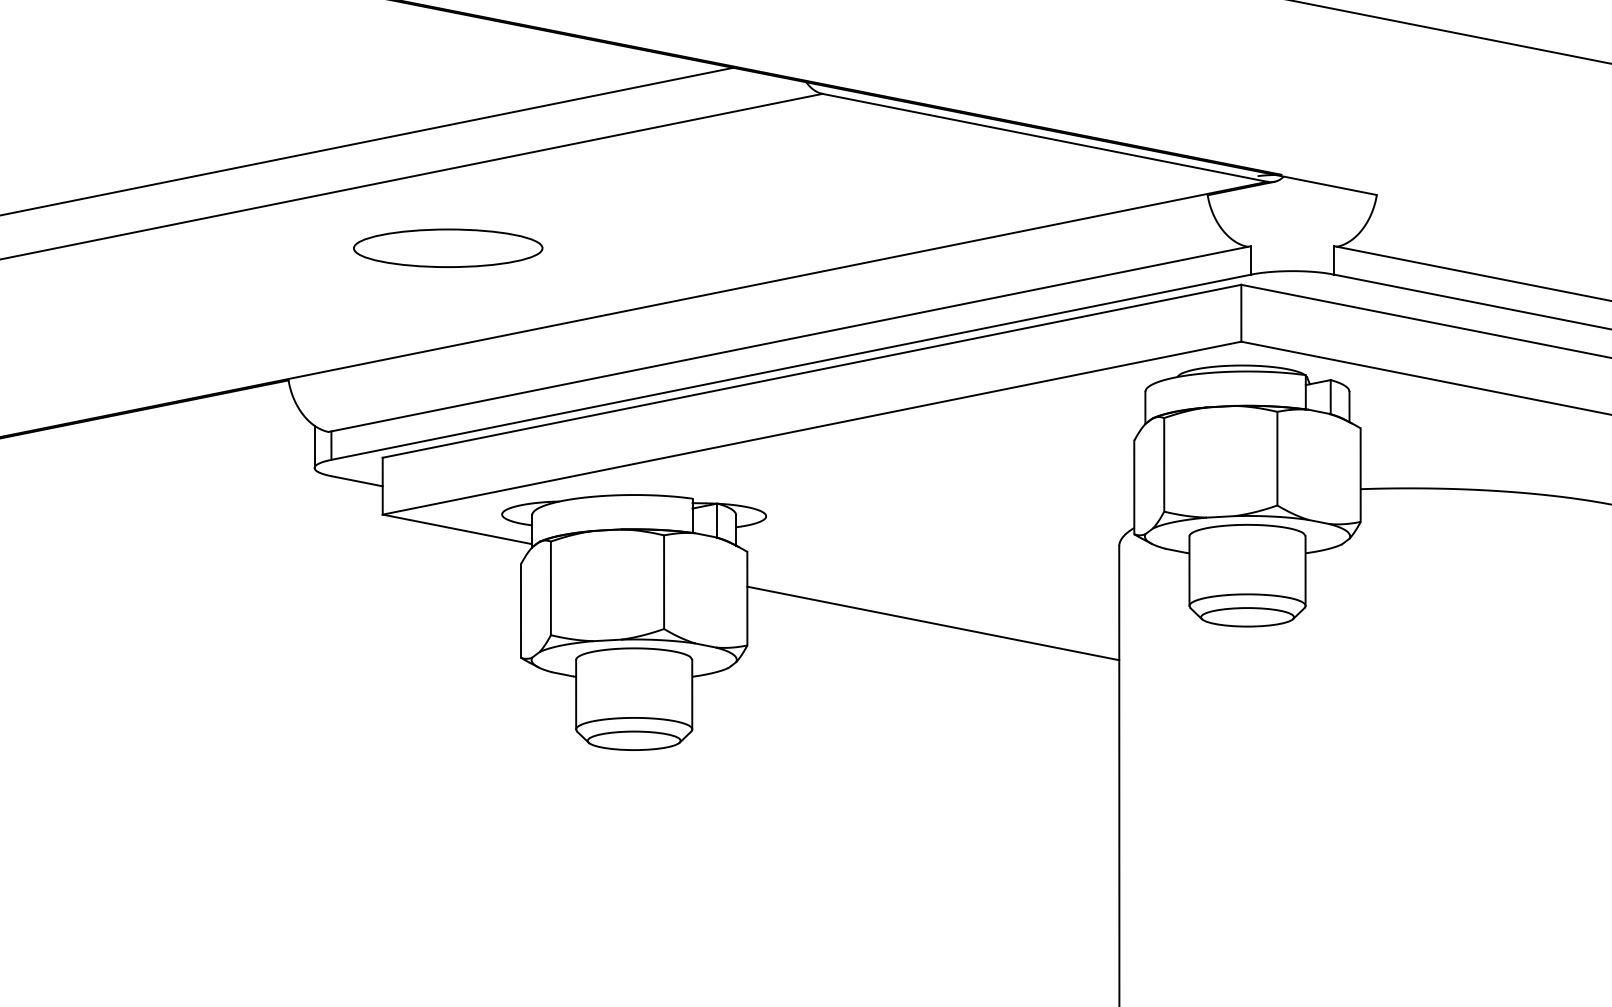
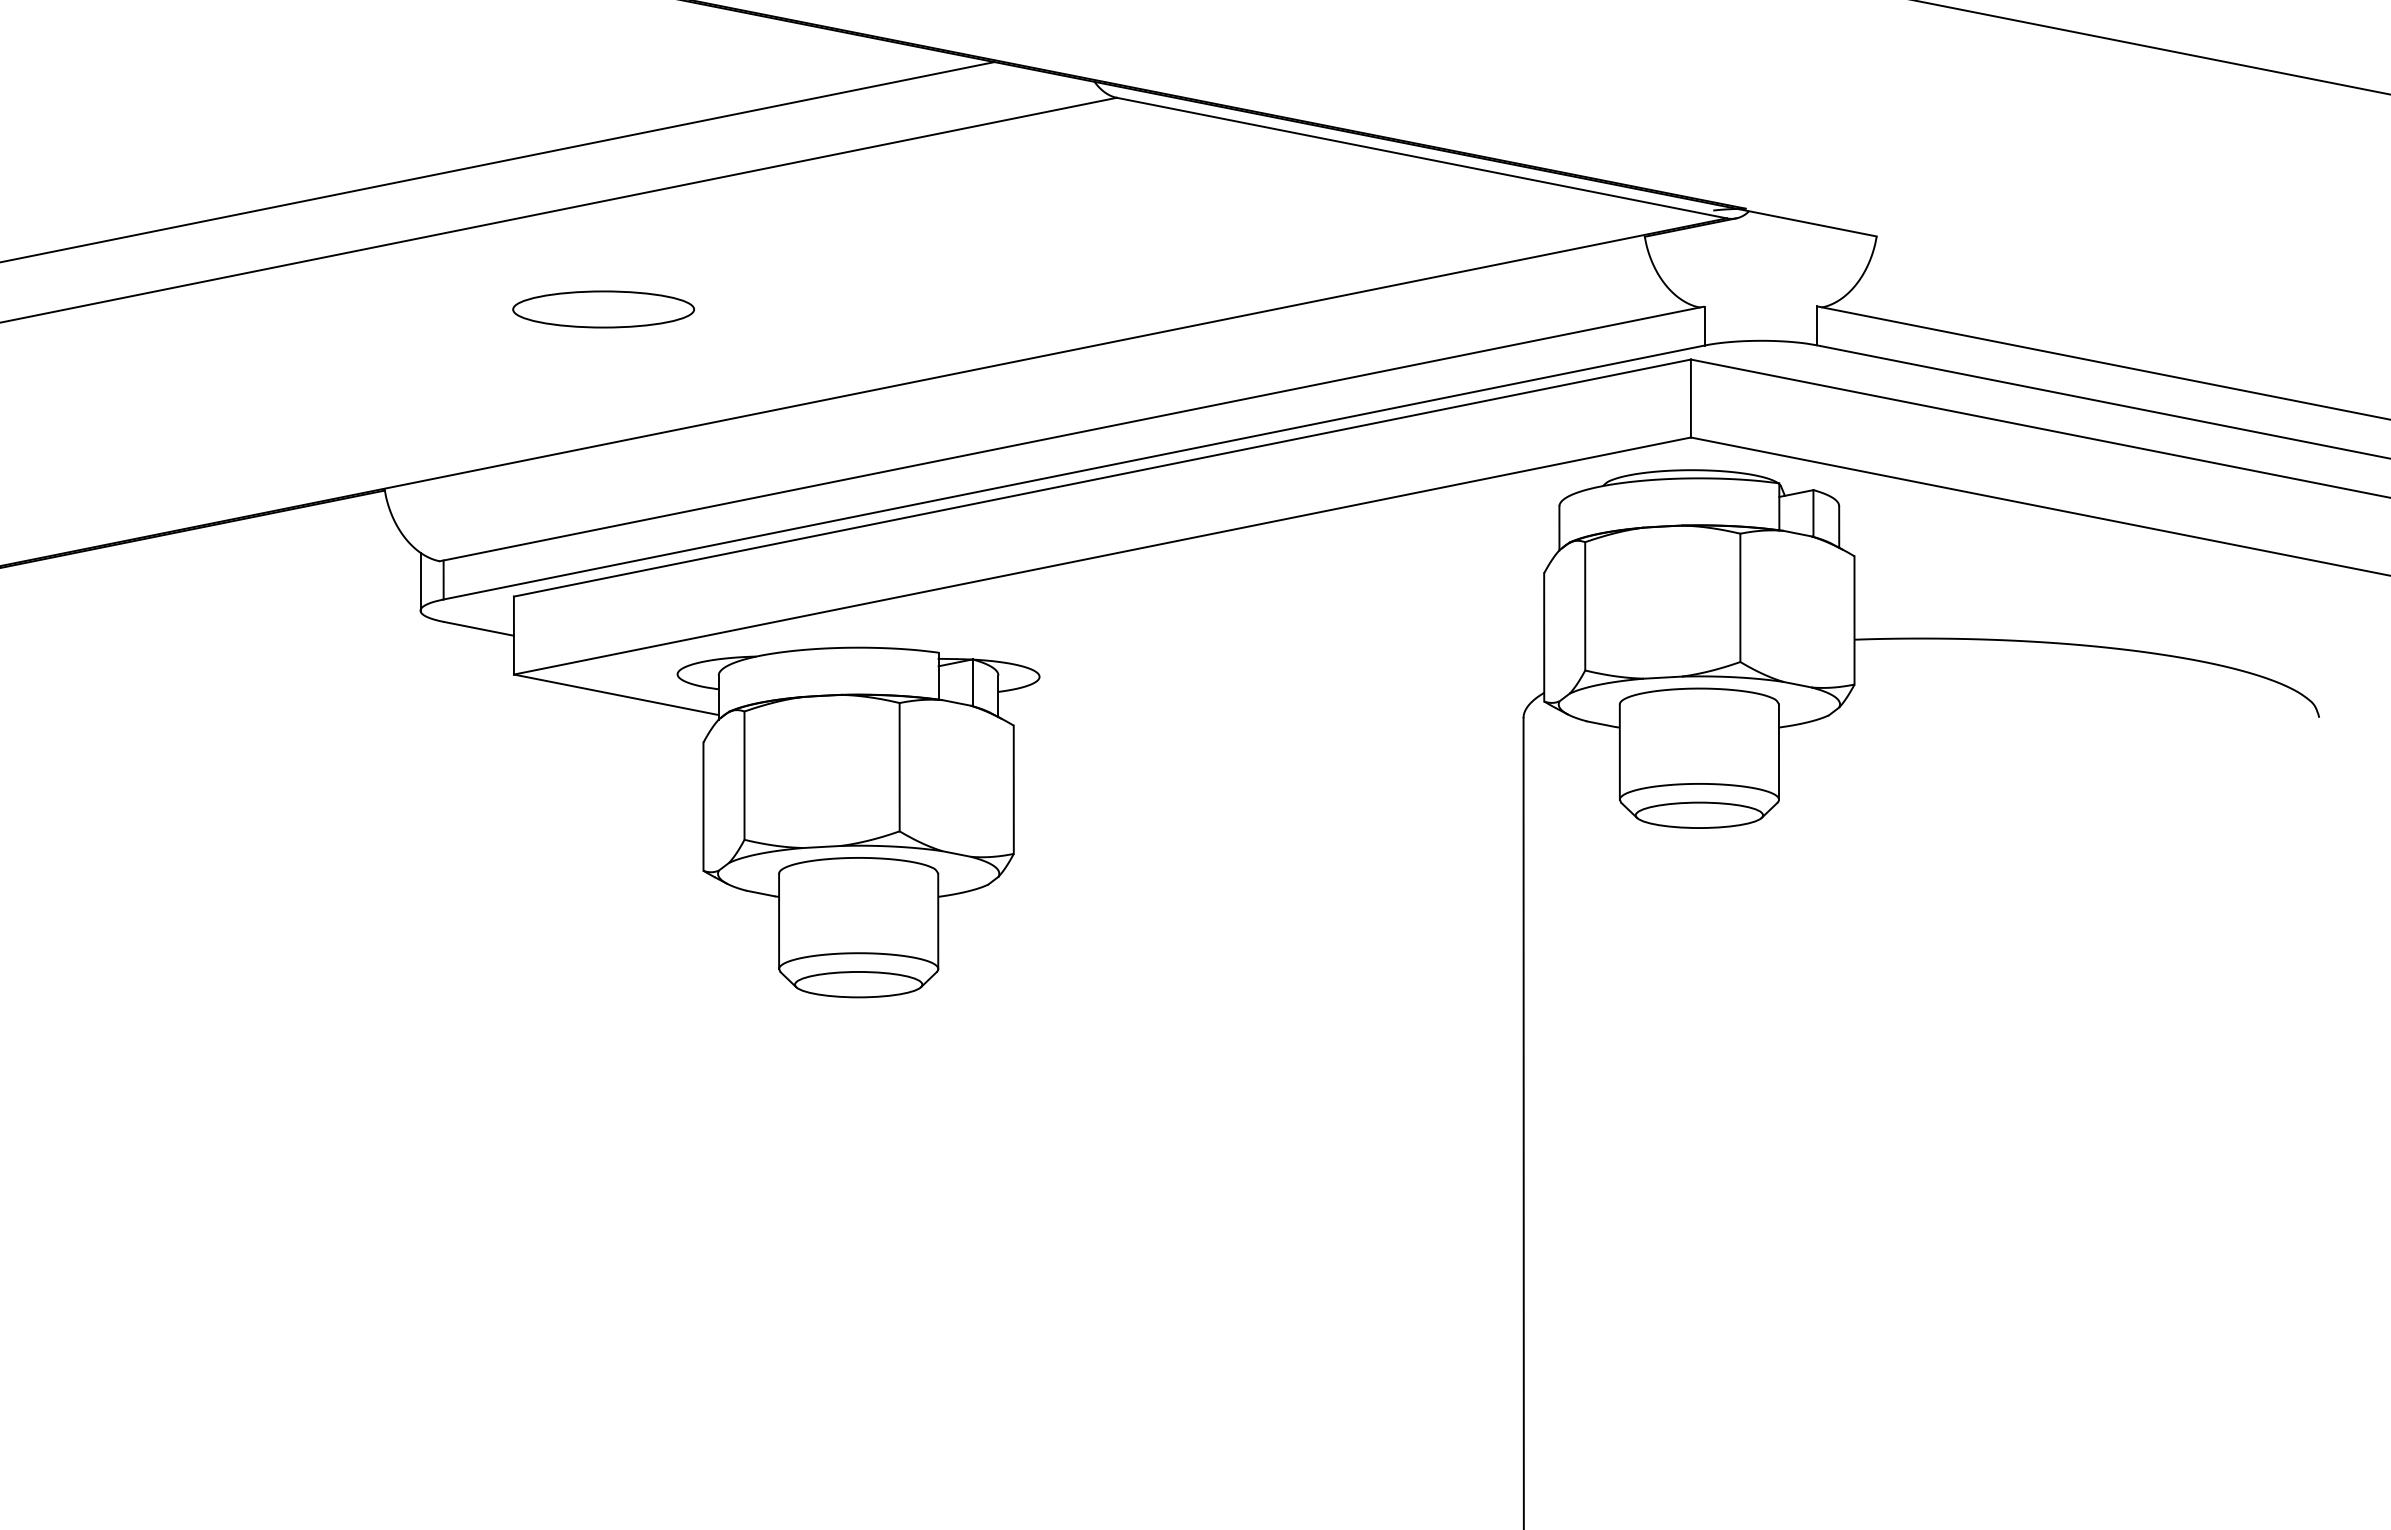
part: (448, 248) -> (603, 309), size x0.7
line: (933, 623) -> (1268, 823), removed

